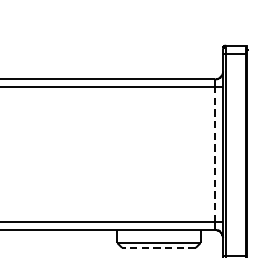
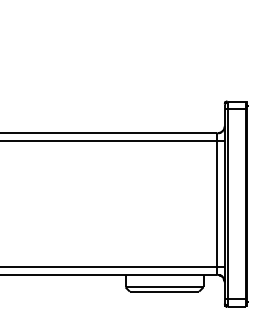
line: (215, 154) -> (217, 203), dashed -> solid
line: (158, 247) -> (164, 291), dashed -> solid

